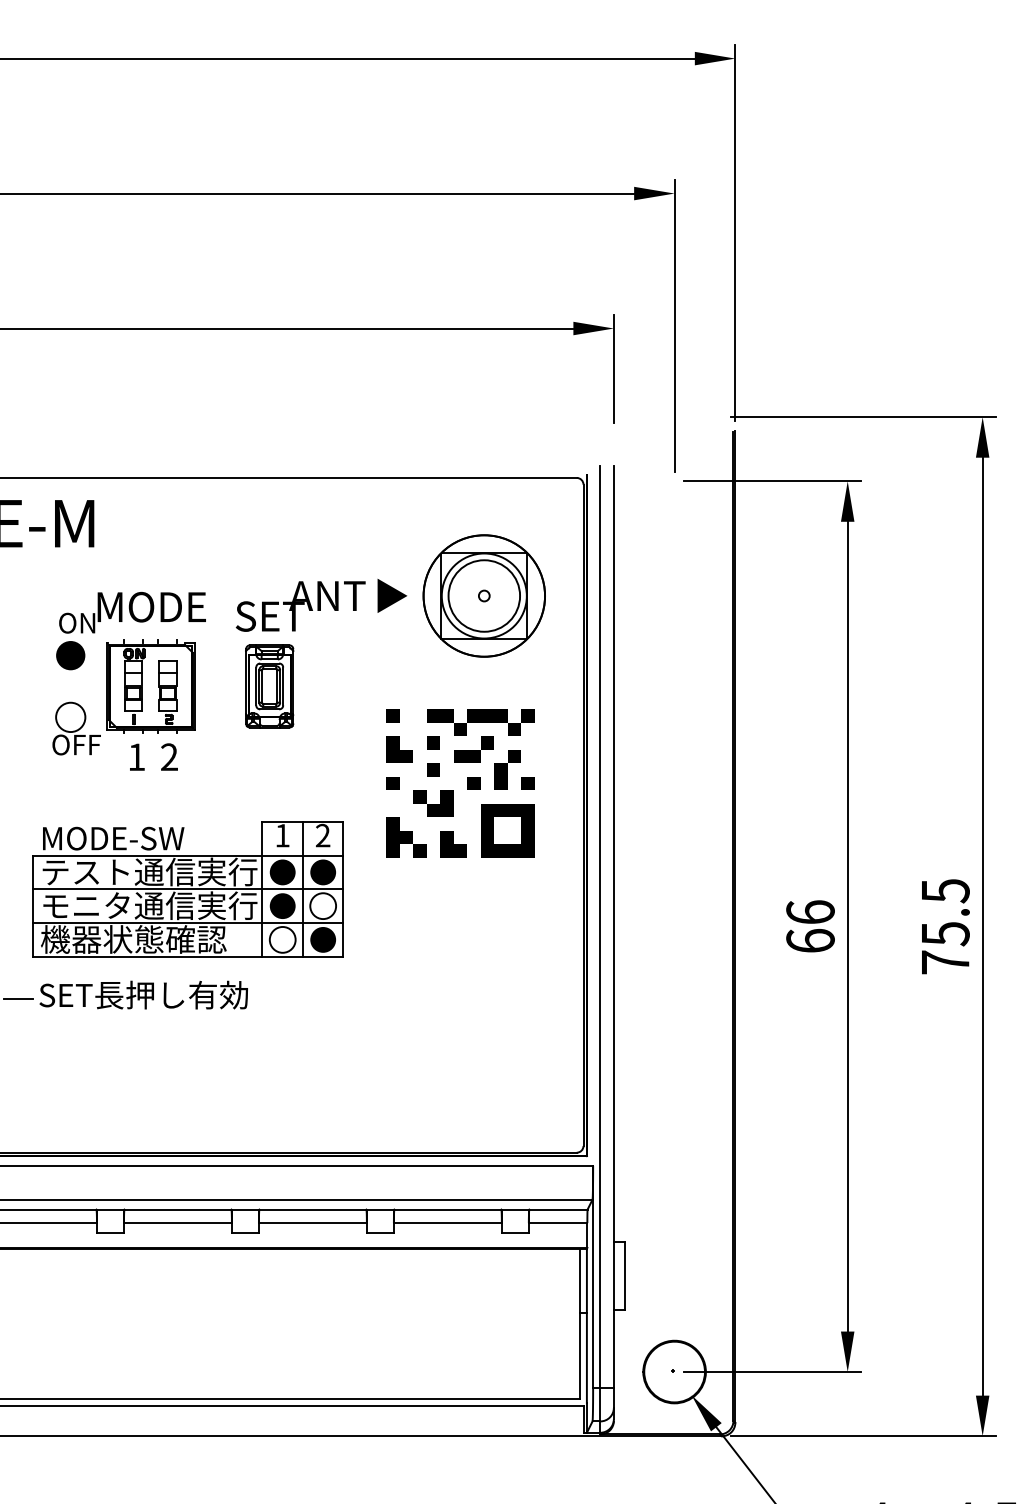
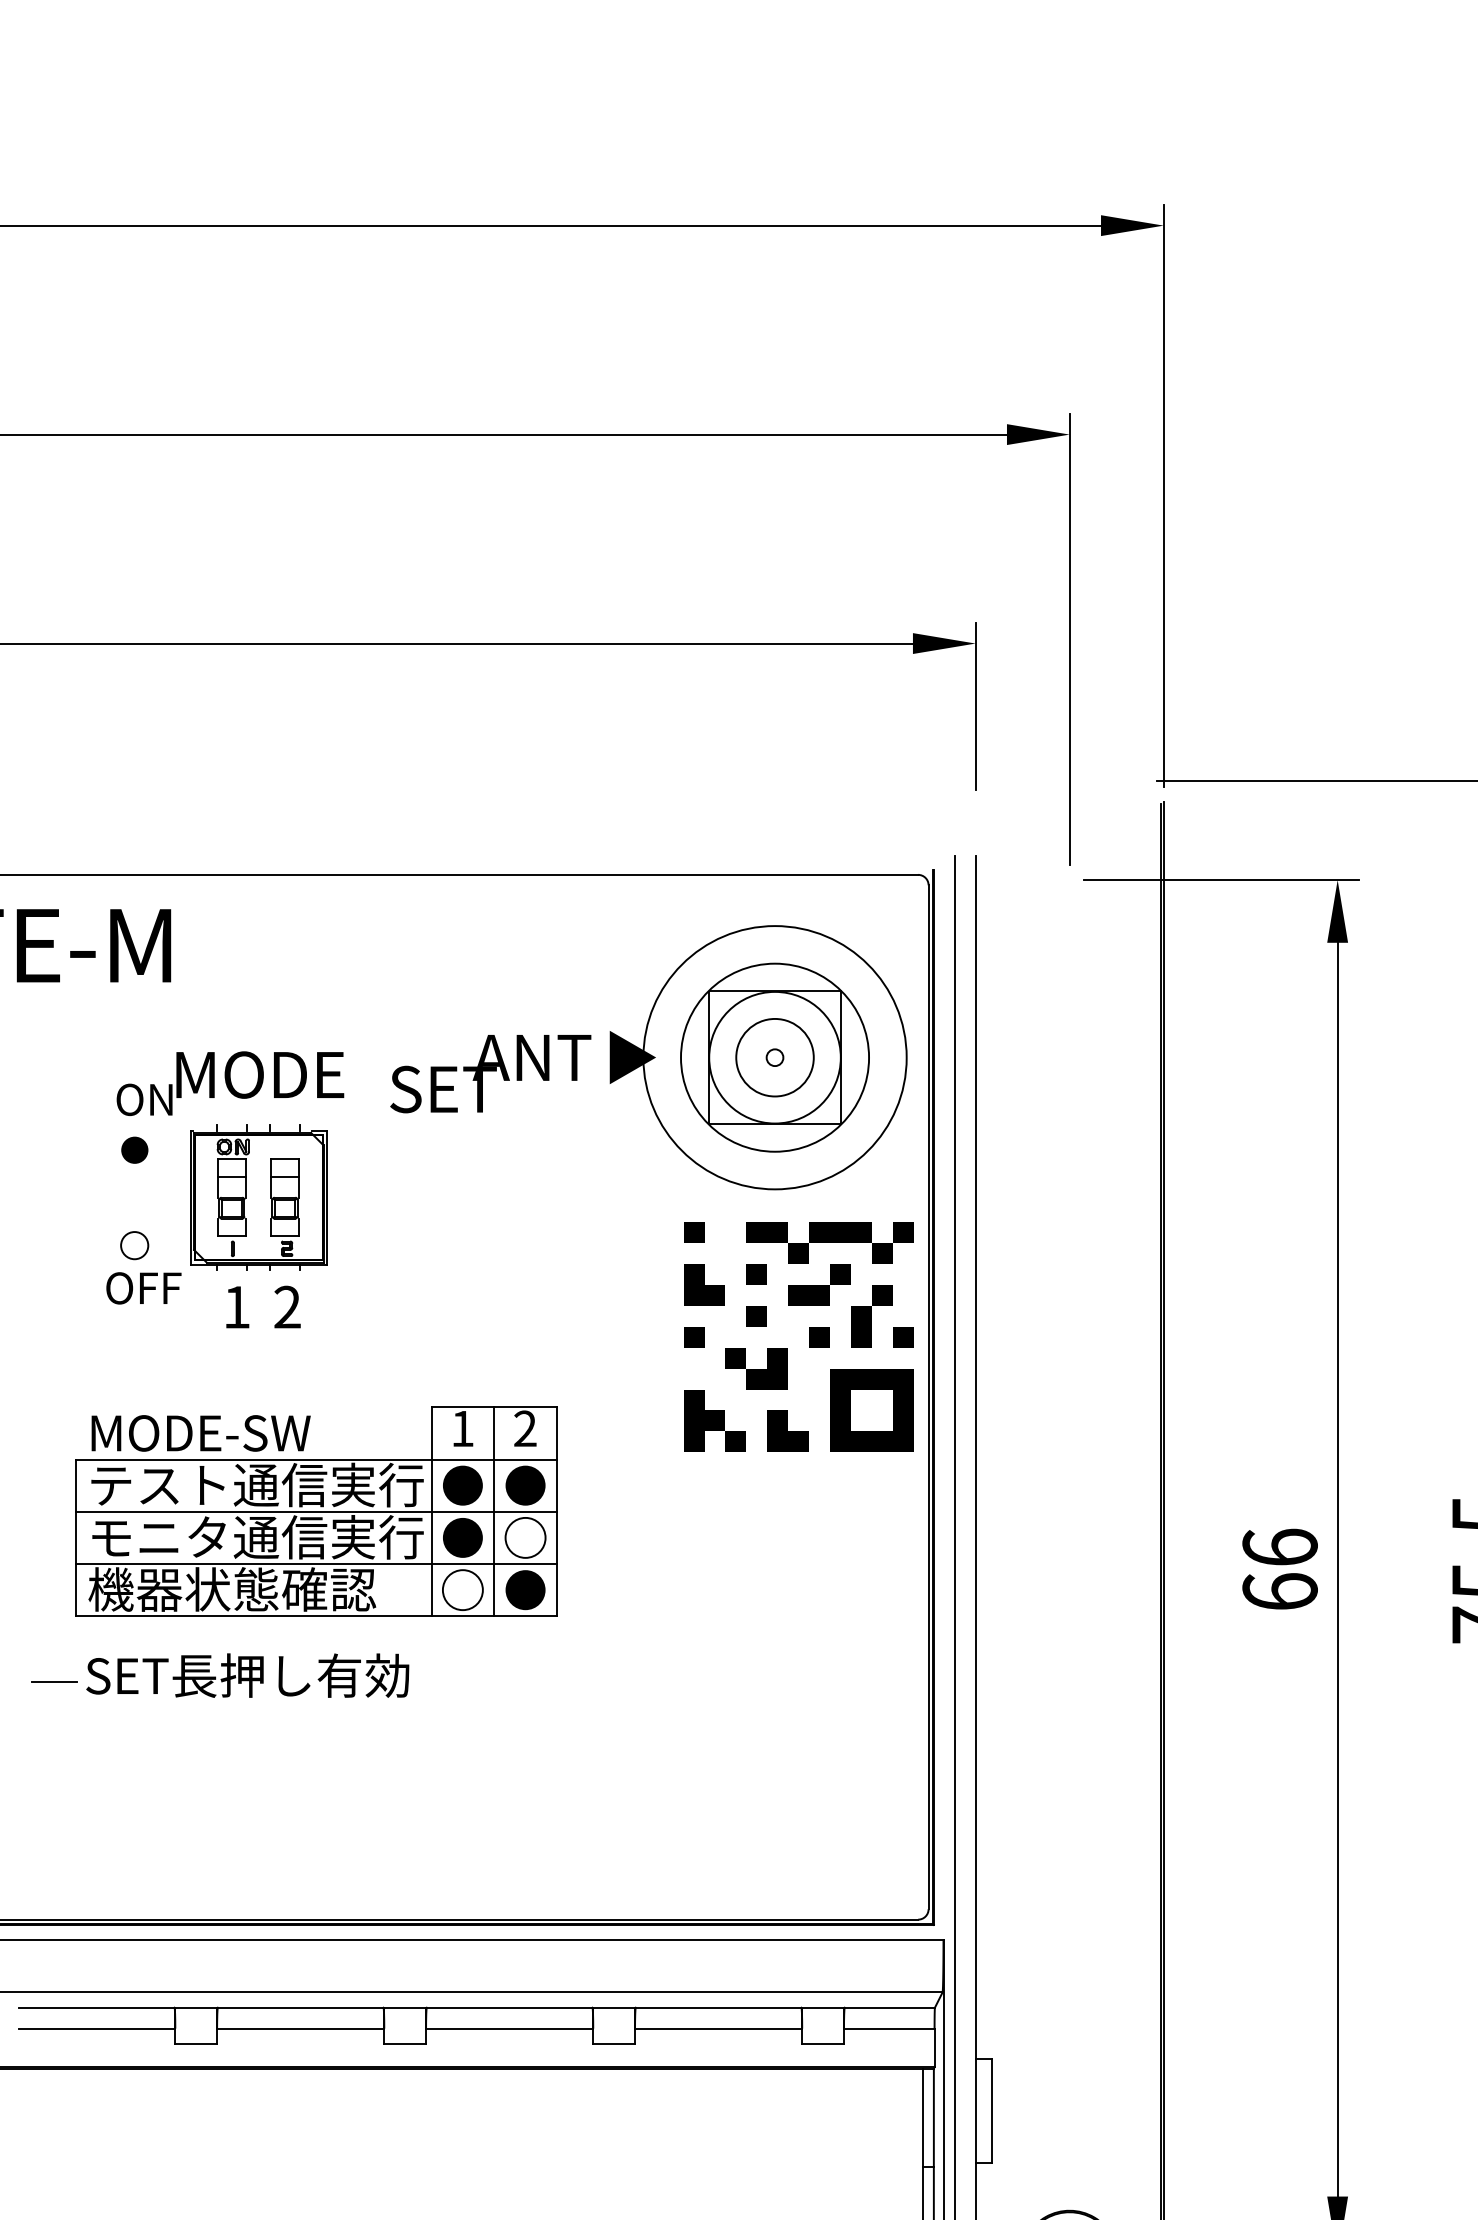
circle: (484, 595) -> (775, 1056), size x0.7
circle: (484, 595) -> (775, 1056), size x1.4
part: (70, 655) -> (134, 1149), size x0.6
part: (269, 686) -> (442, 1197), removed
circle: (70, 717) -> (134, 1245), size x0.6
part: (467, 783) -> (809, 1337), moved

